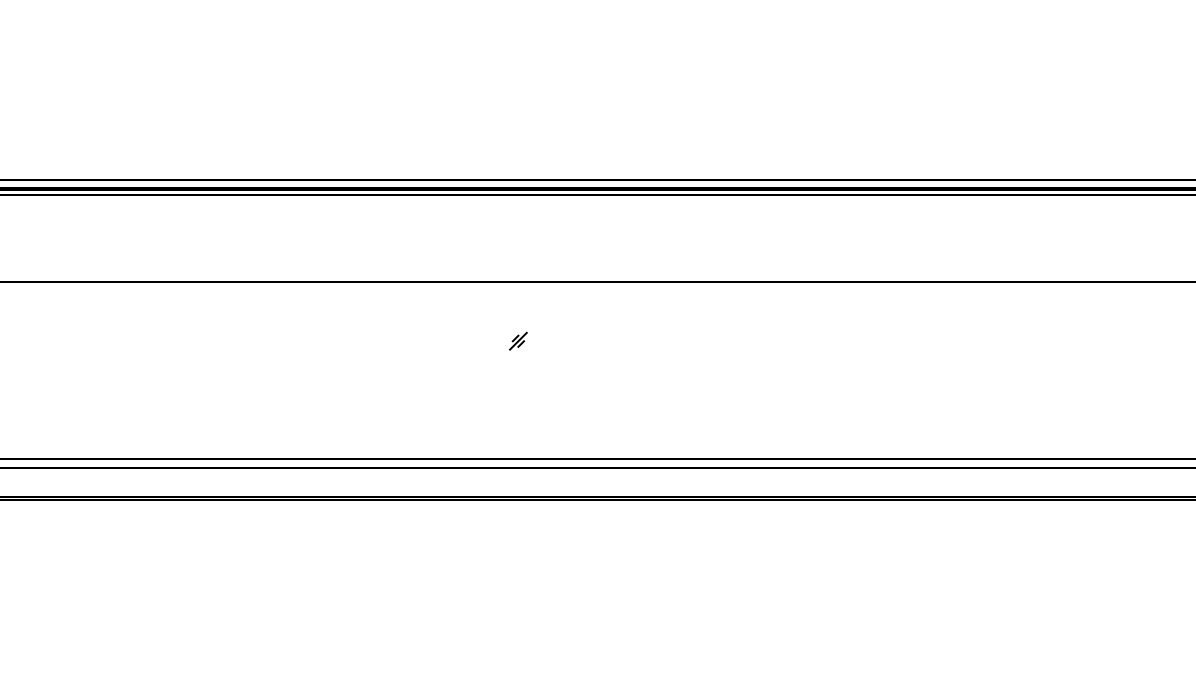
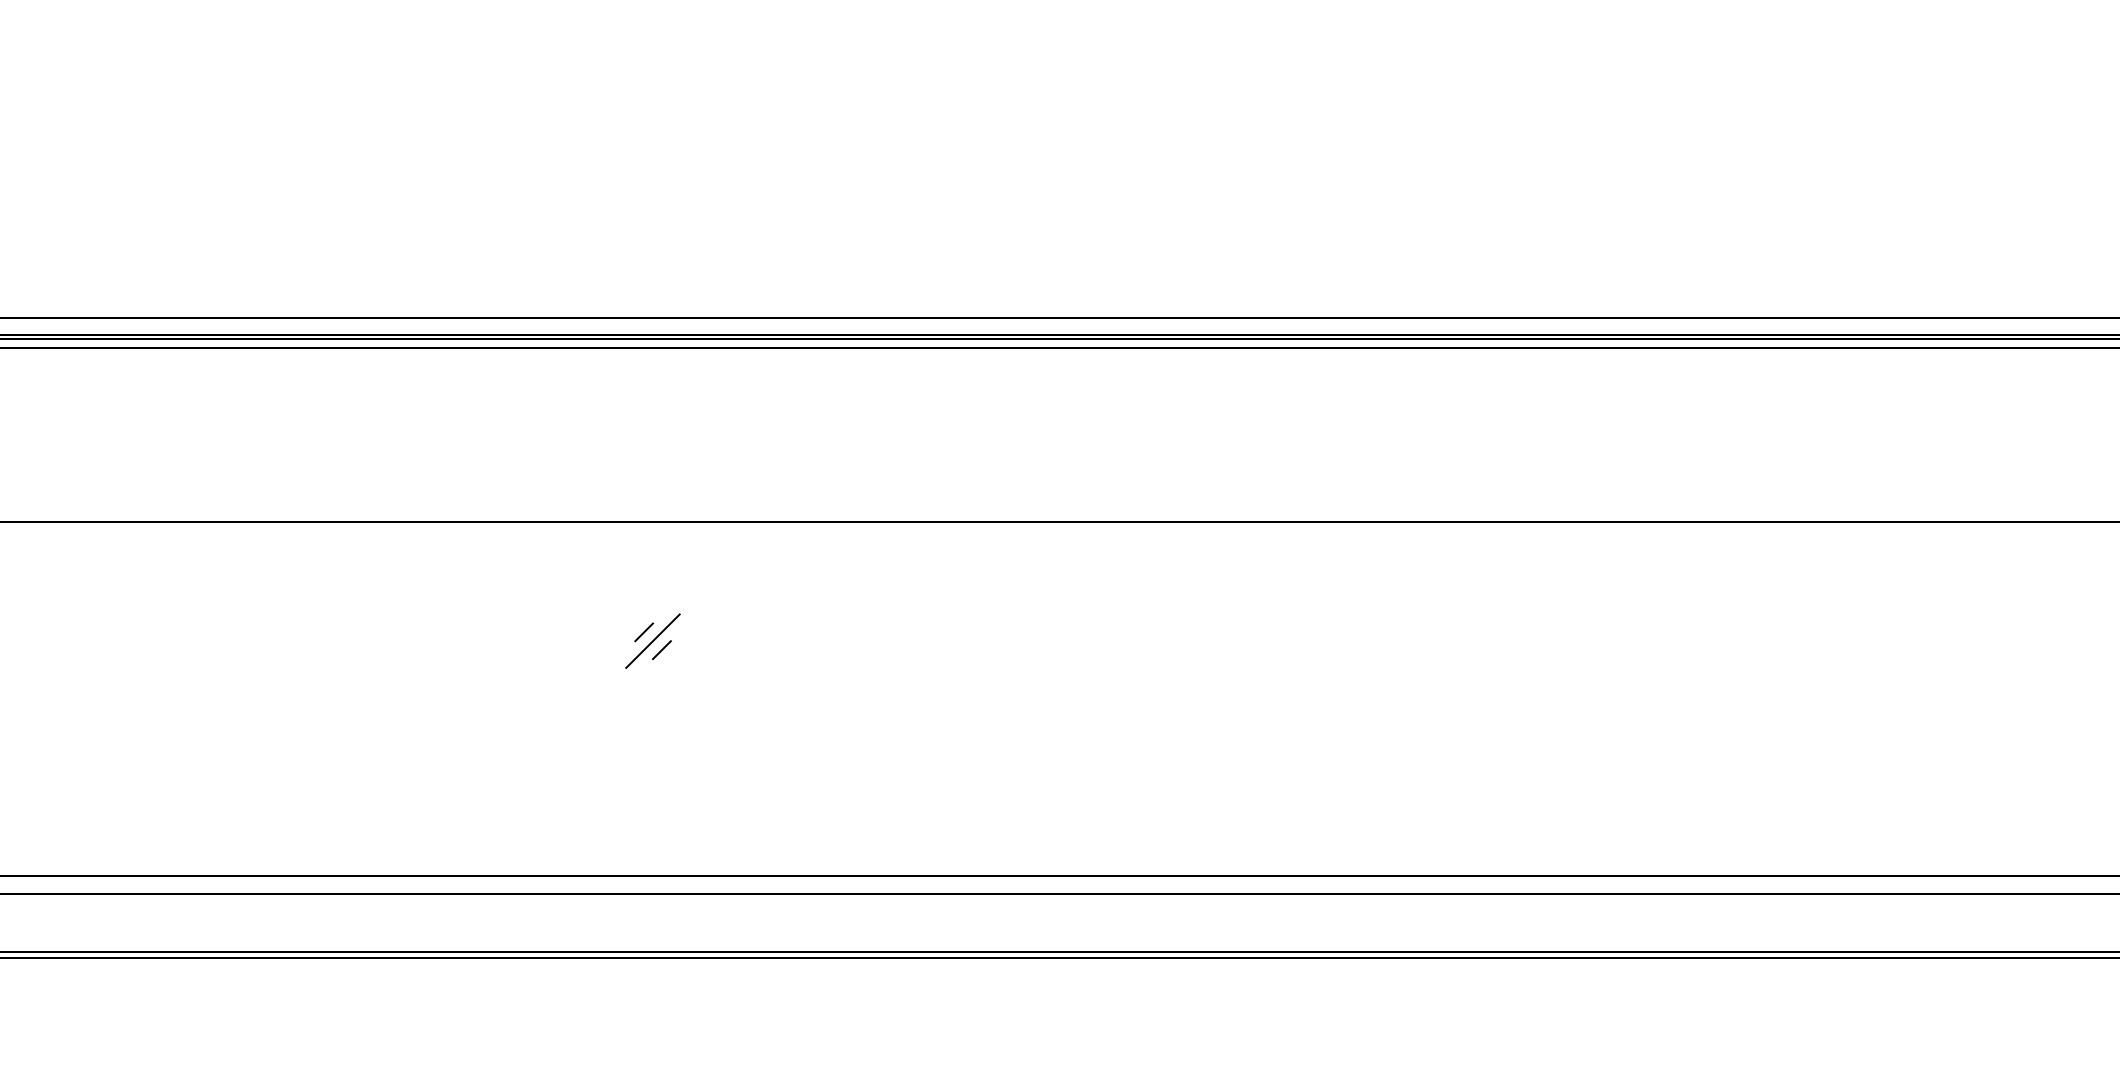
part: (518, 340) -> (653, 639), size x1.6

